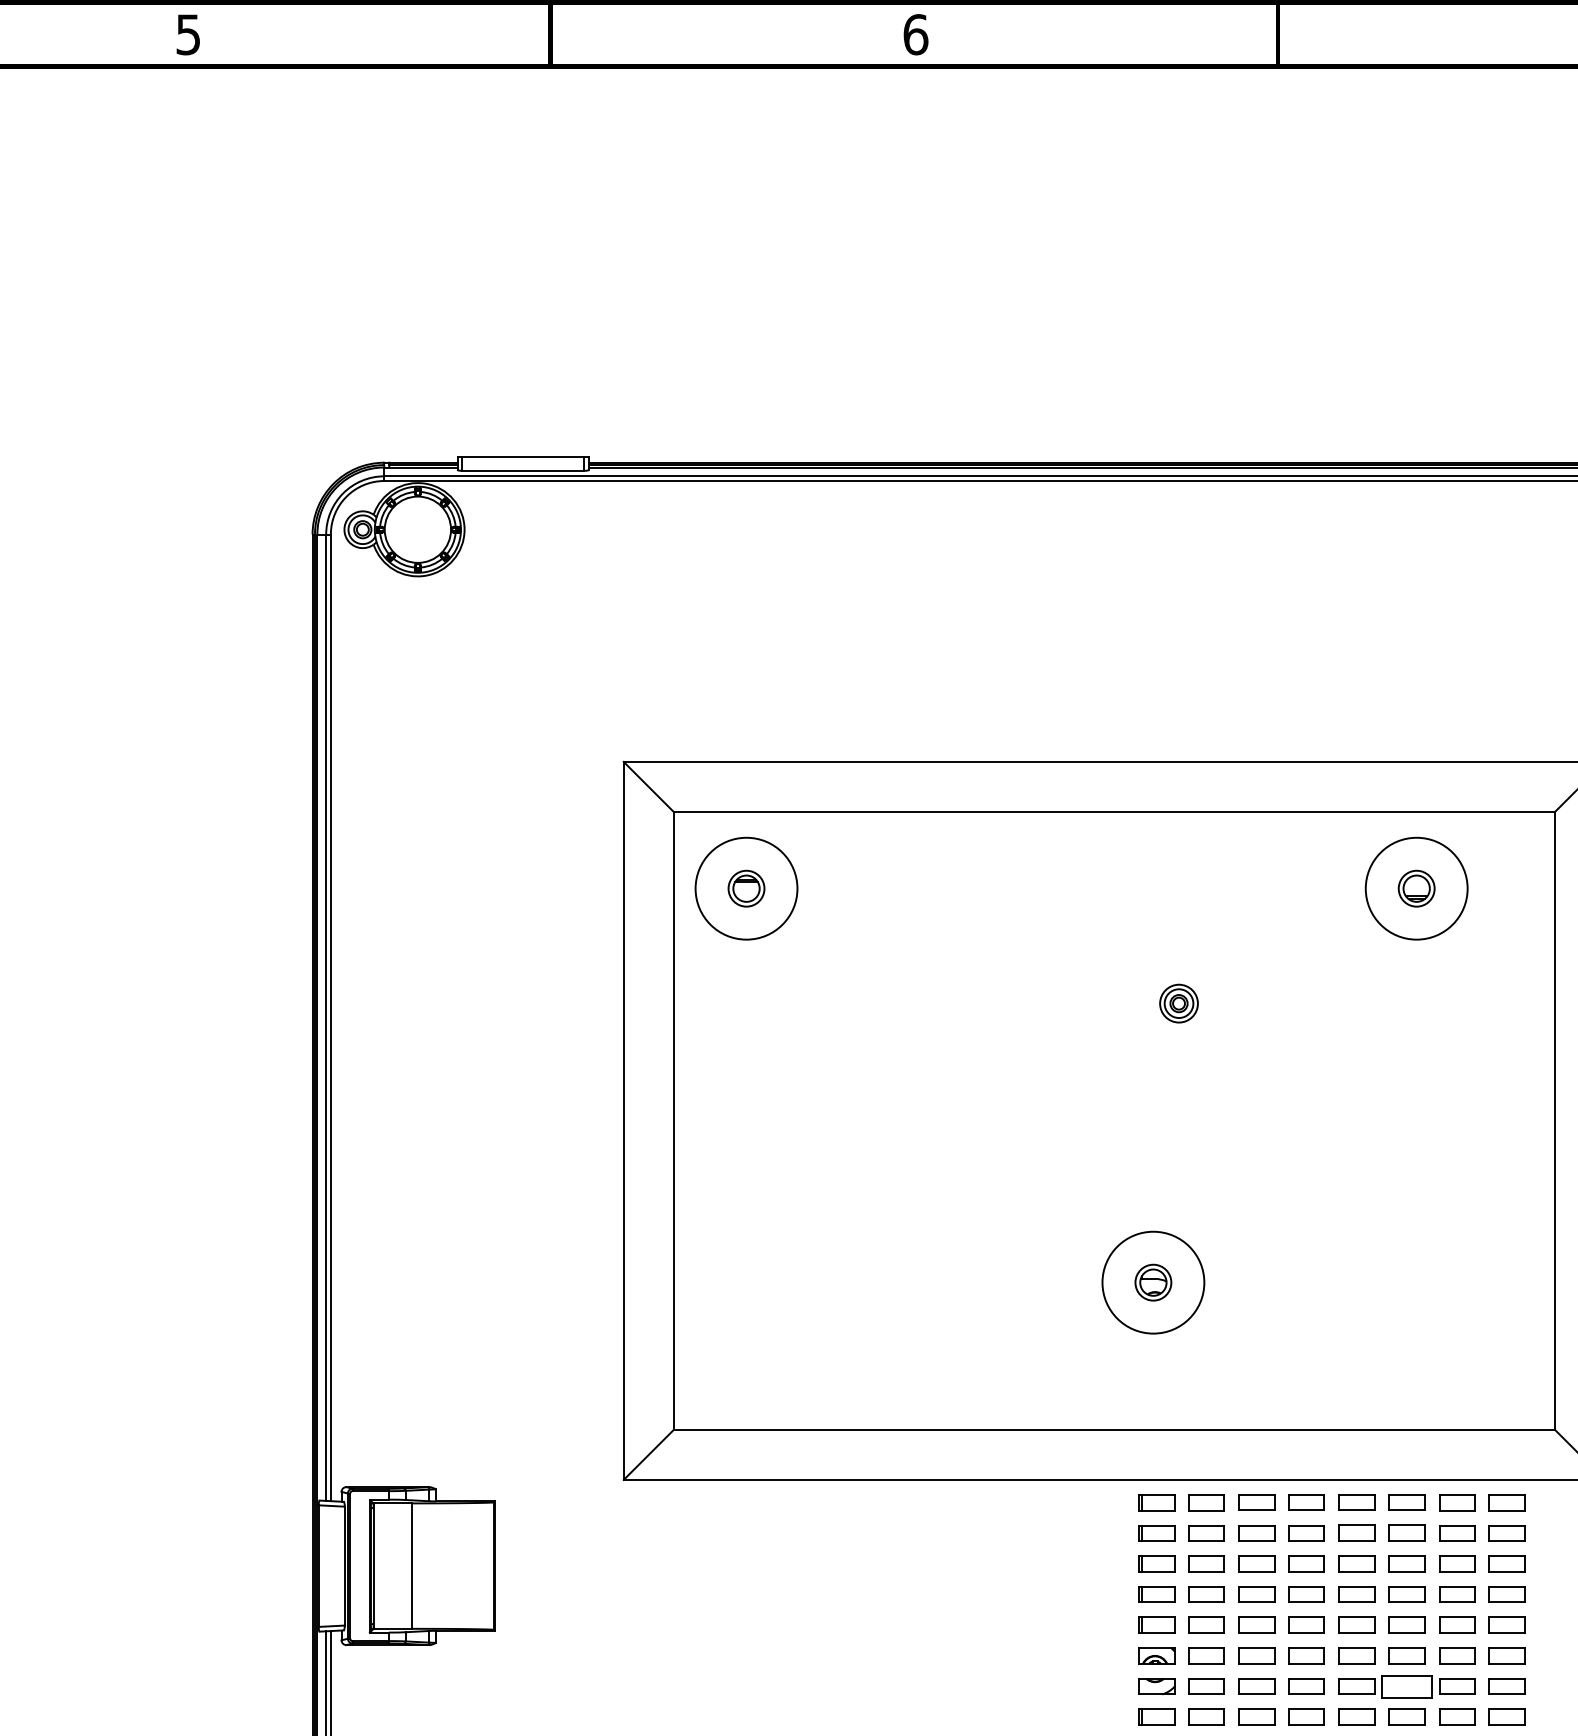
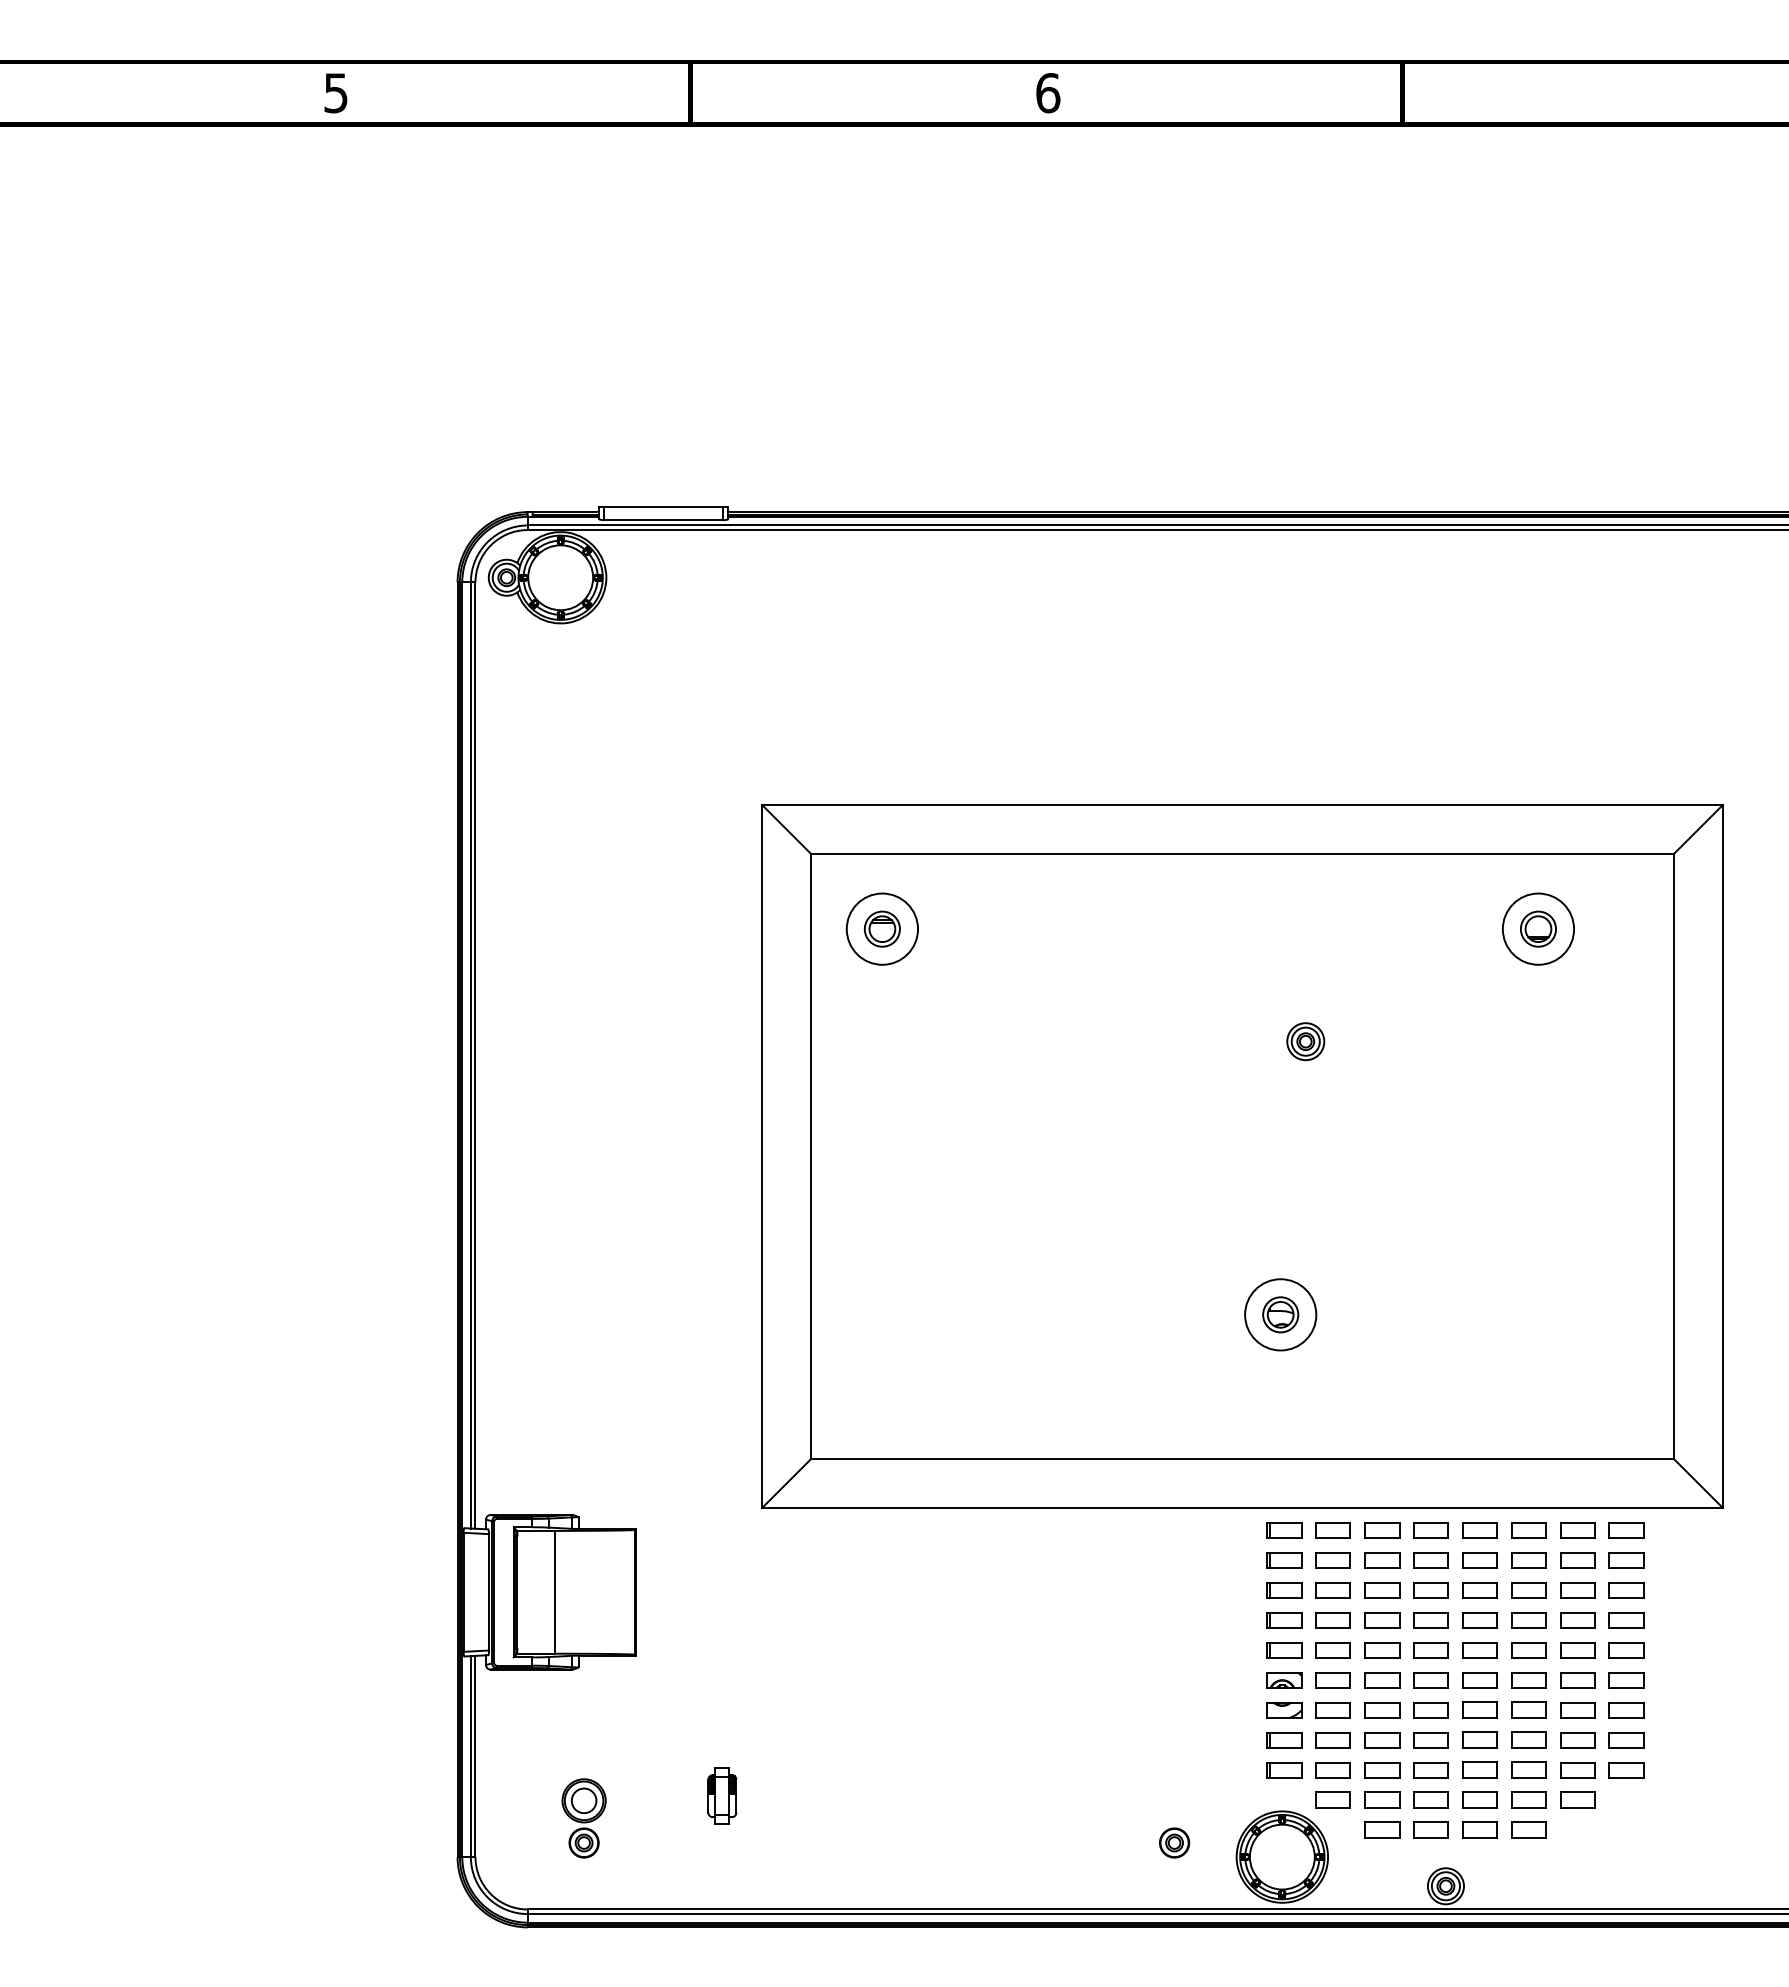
circle: (746, 888) -> (882, 928), size x0.71
circle: (1416, 888) -> (1538, 928), size x0.71
circle: (1153, 1282) -> (1280, 1314), size x0.71
part: (1406, 1685) -> (1528, 1709), size x0.71

